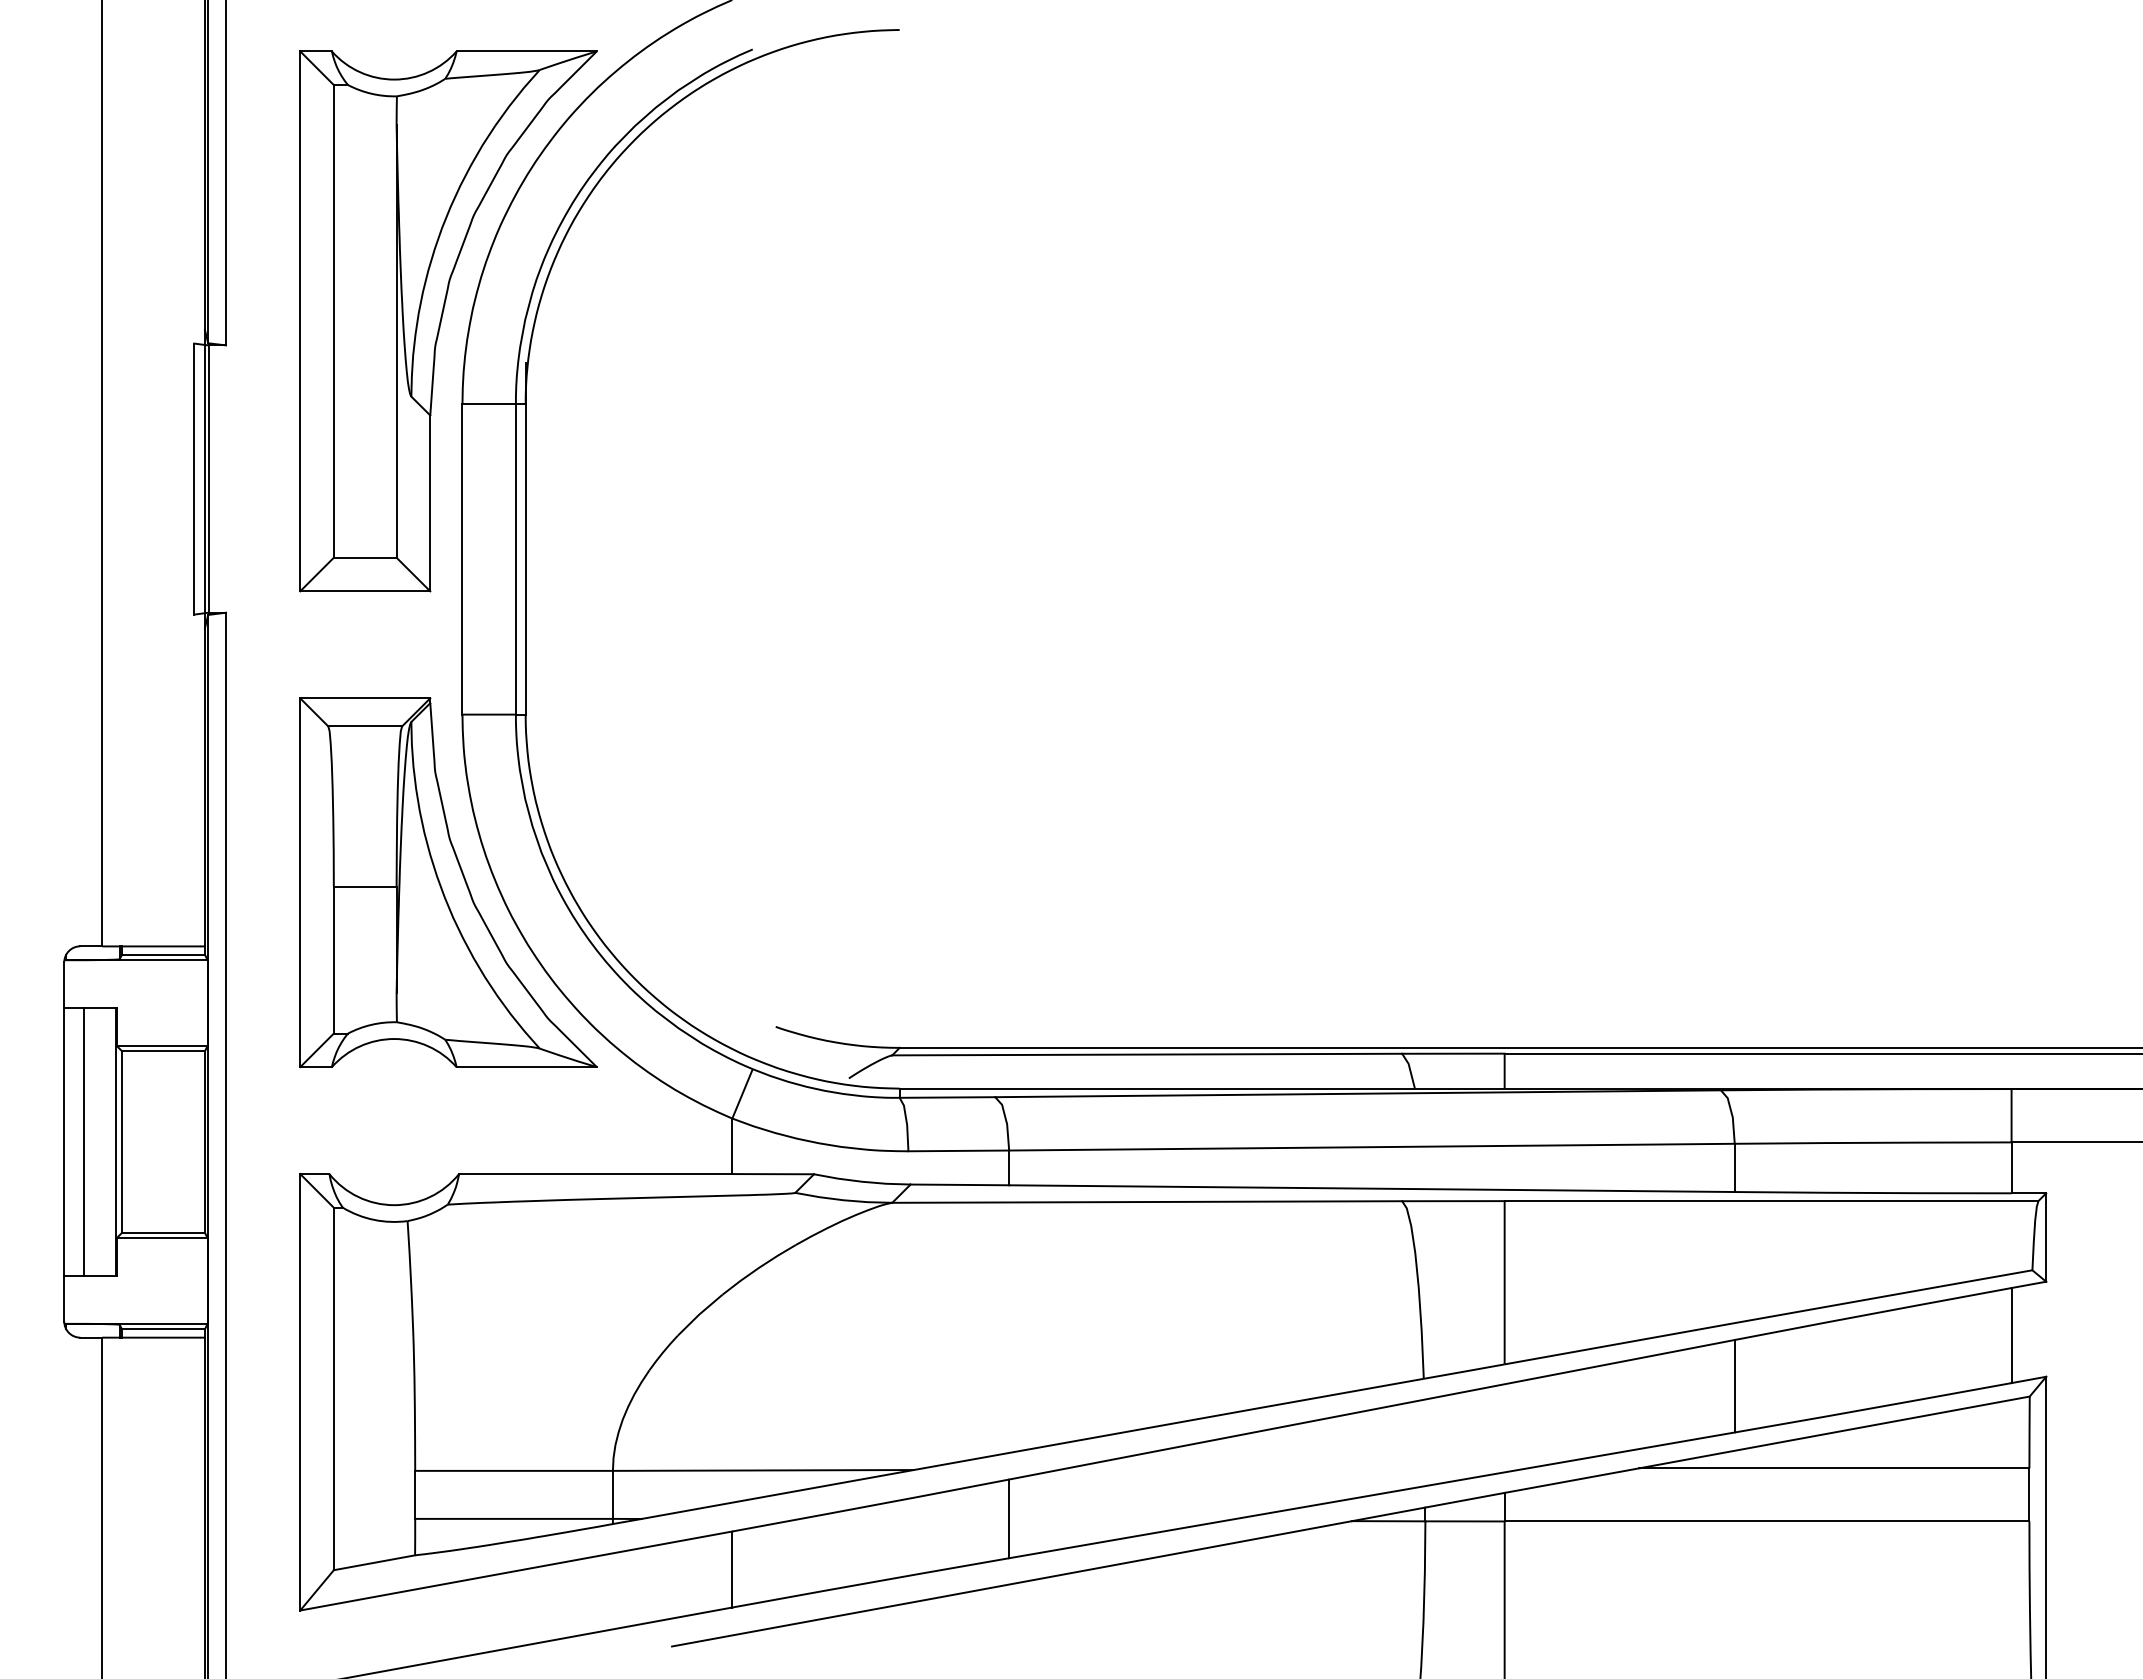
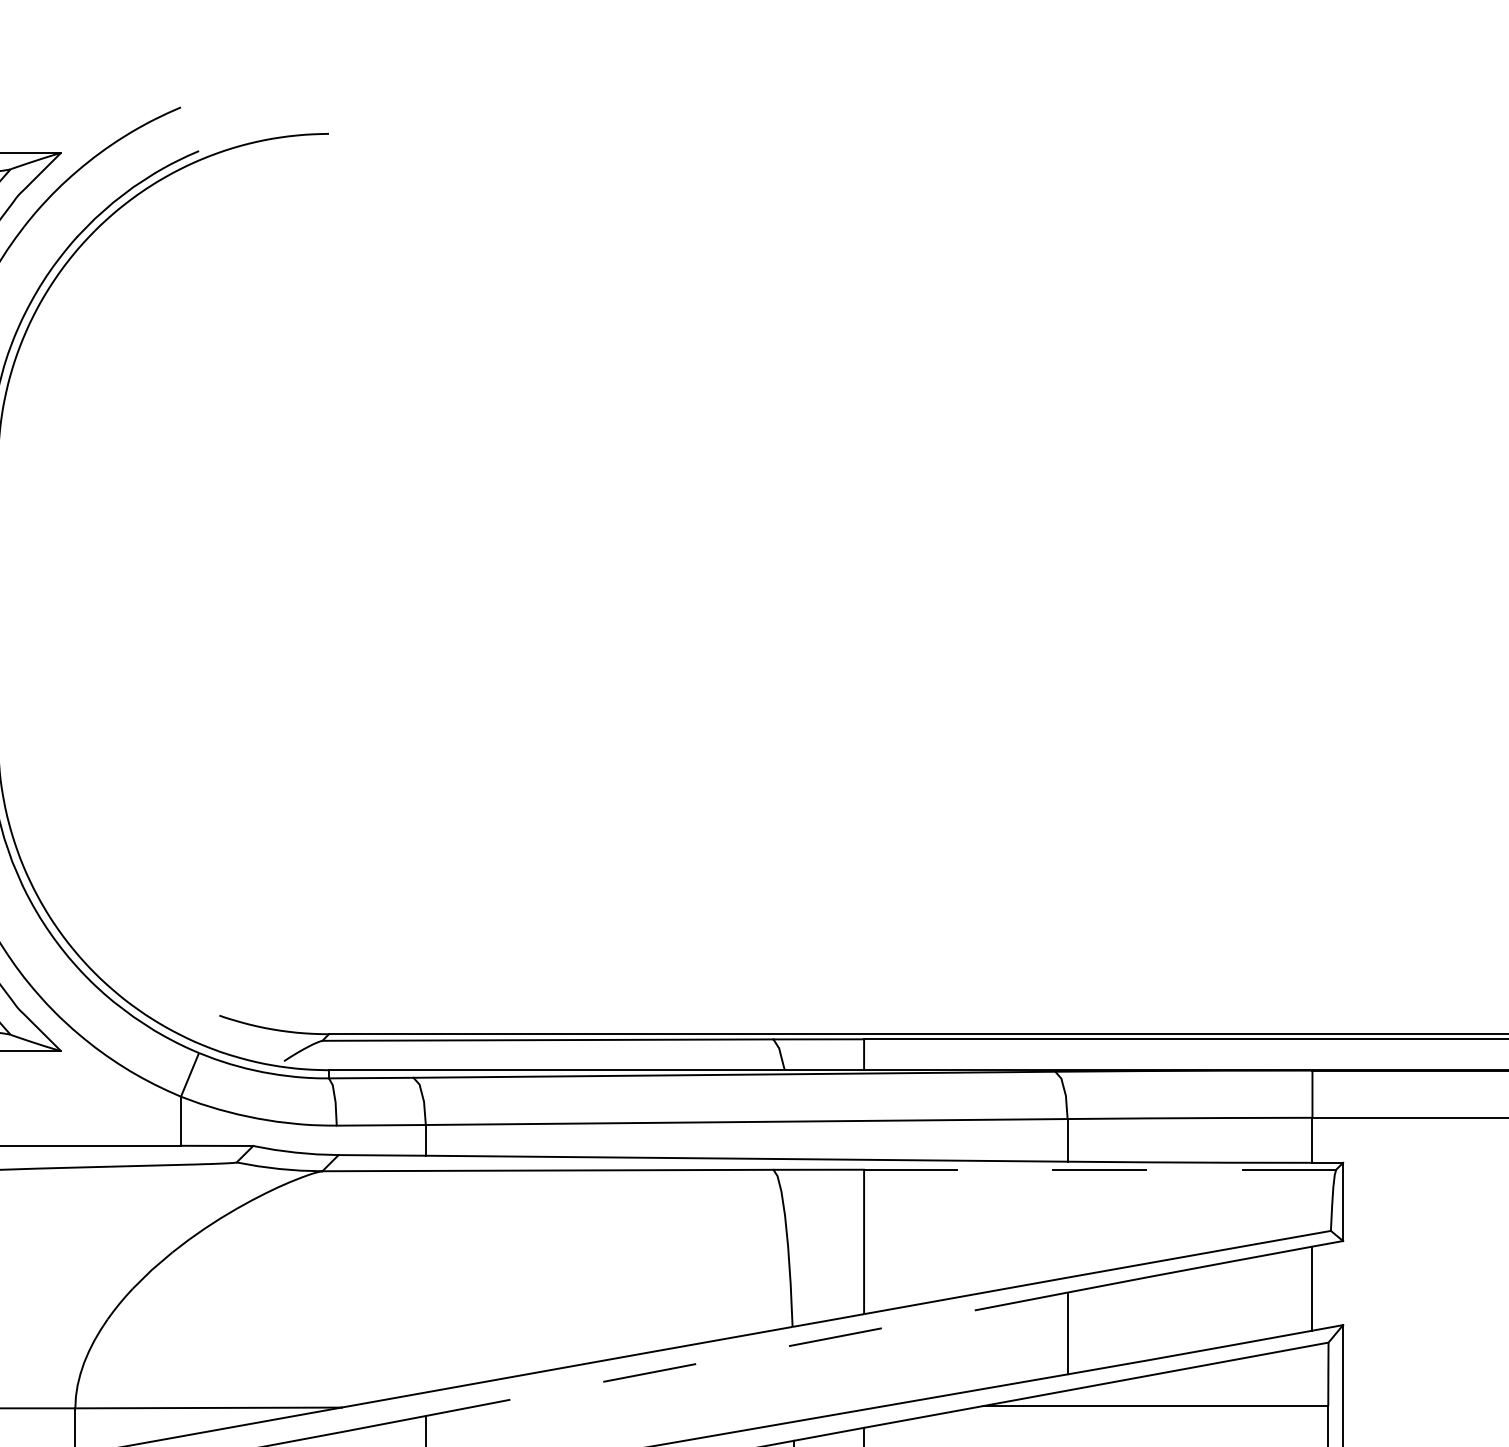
line: (1771, 1201) -> (1100, 1170), solid -> dashed
line: (1371, 1409) -> (746, 1354), solid -> dashed

